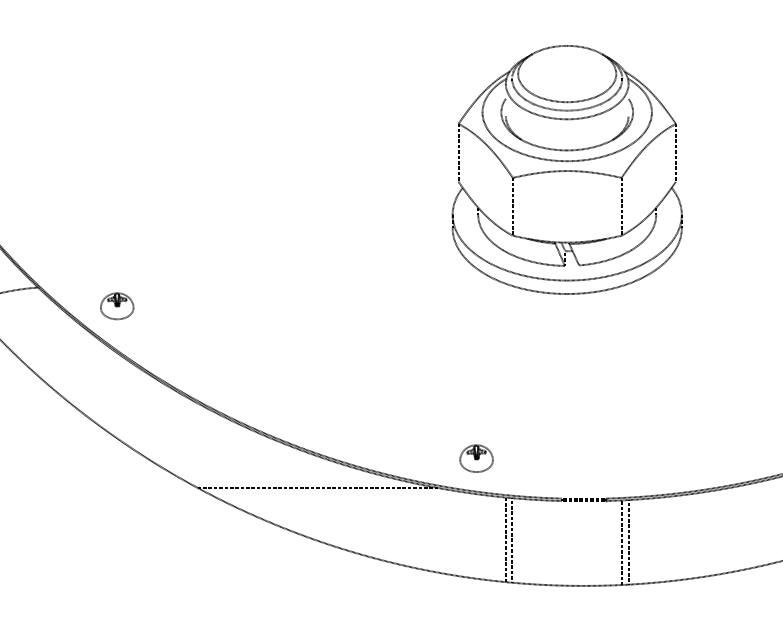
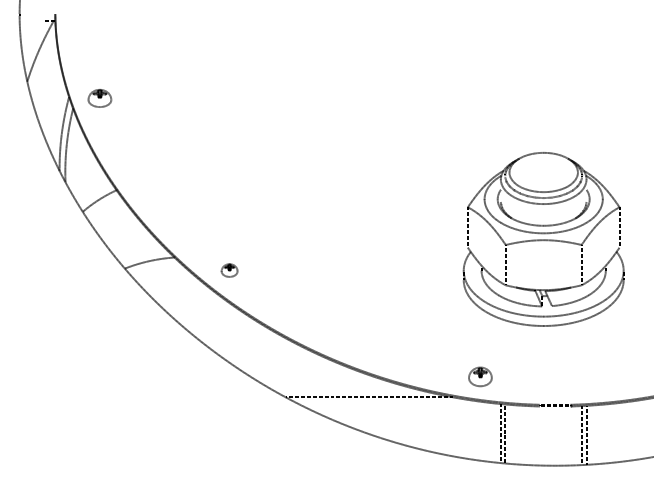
part: (566, 170) -> (543, 239), moved
part: (117, 306) -> (229, 270), size x0.7

